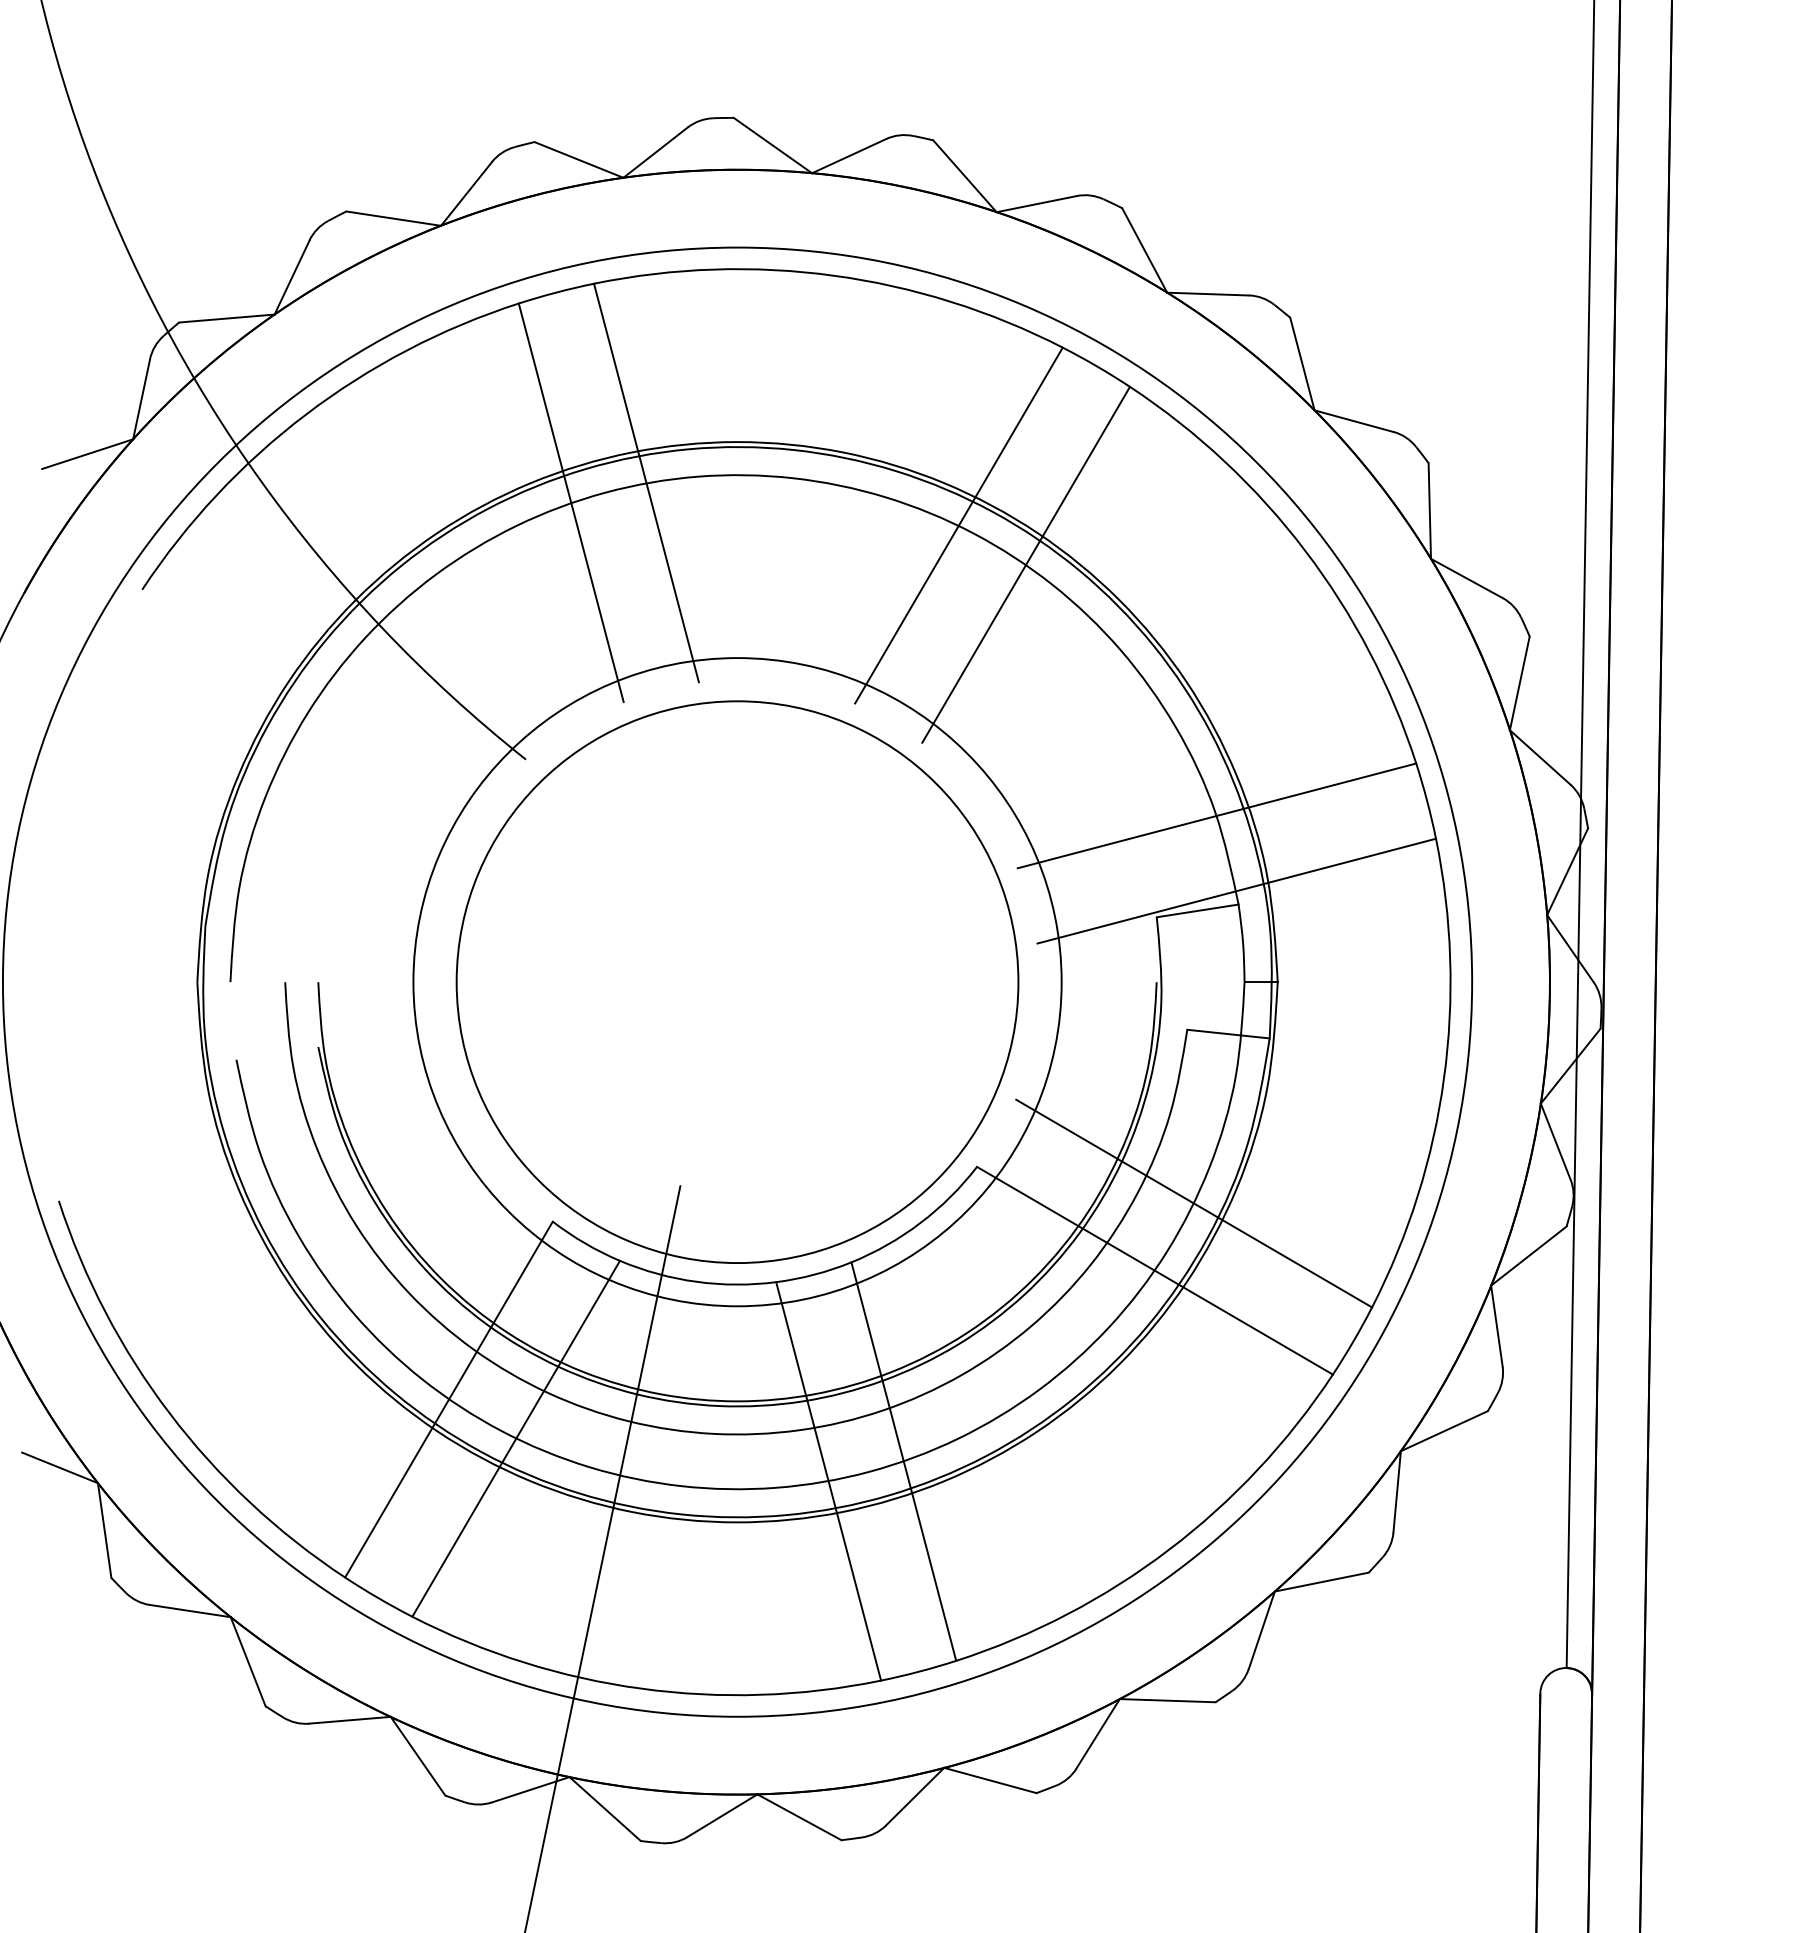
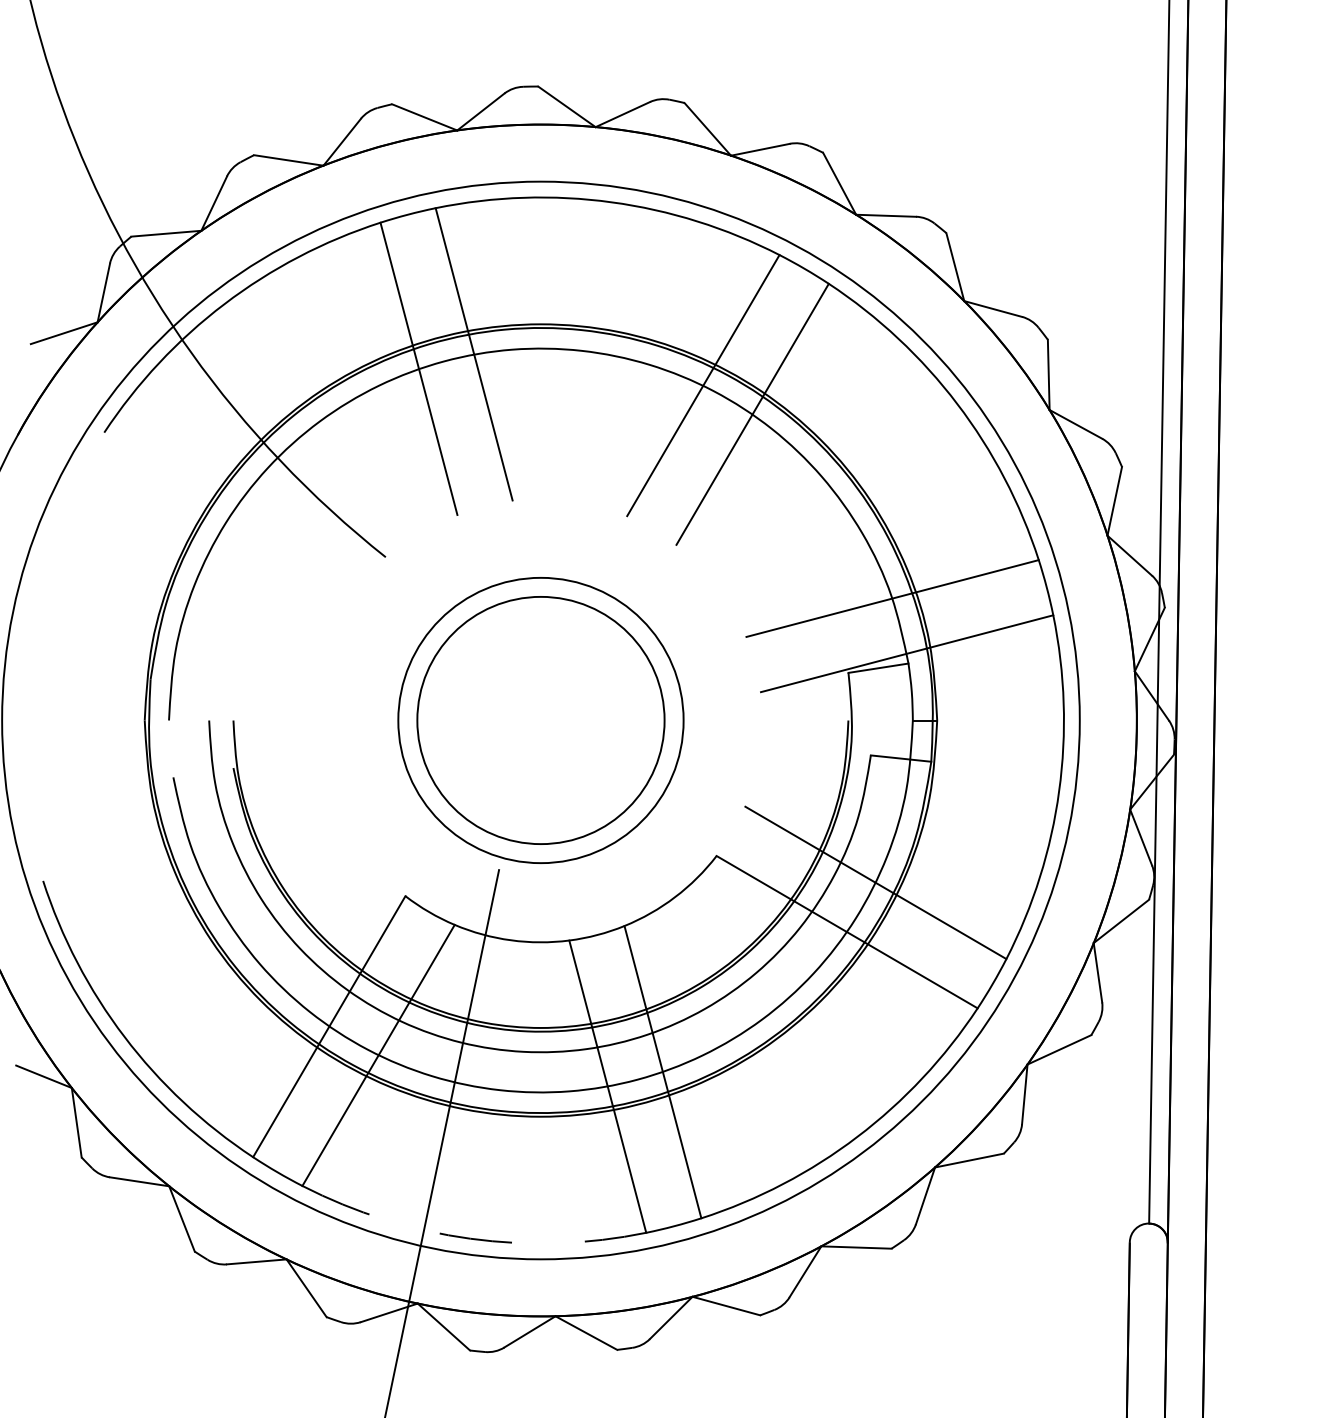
circle: (736, 982) -> (540, 720), size x0.6
circle: (736, 982) -> (540, 720), size x0.6
arc: (641, 1688) -> (470, 1238), solid -> dashed

